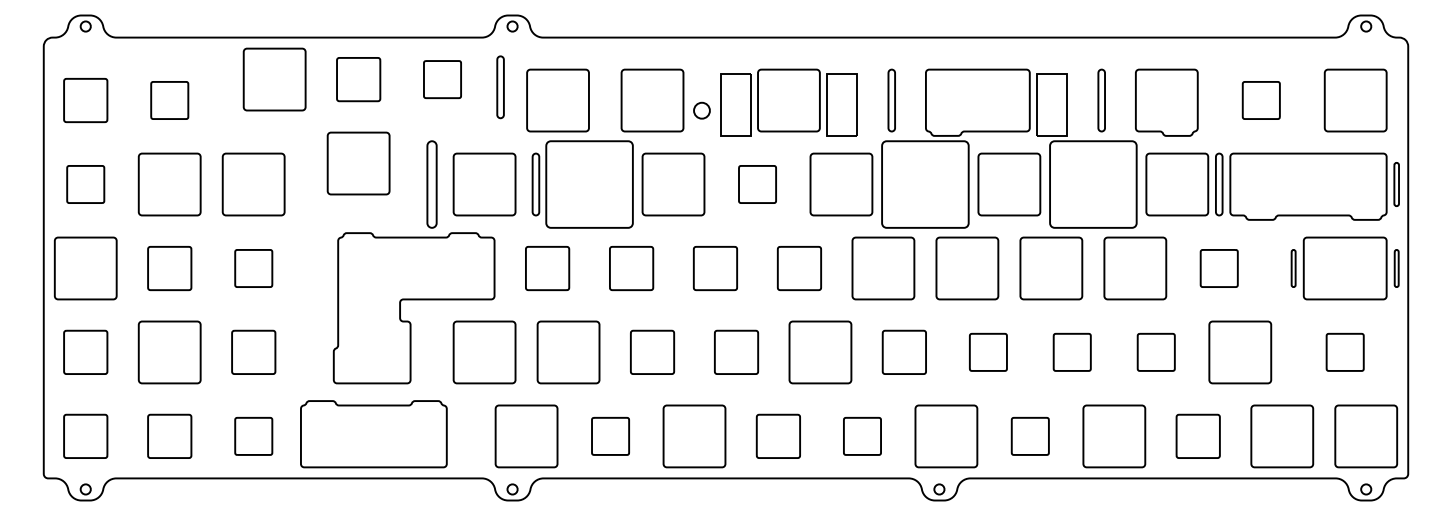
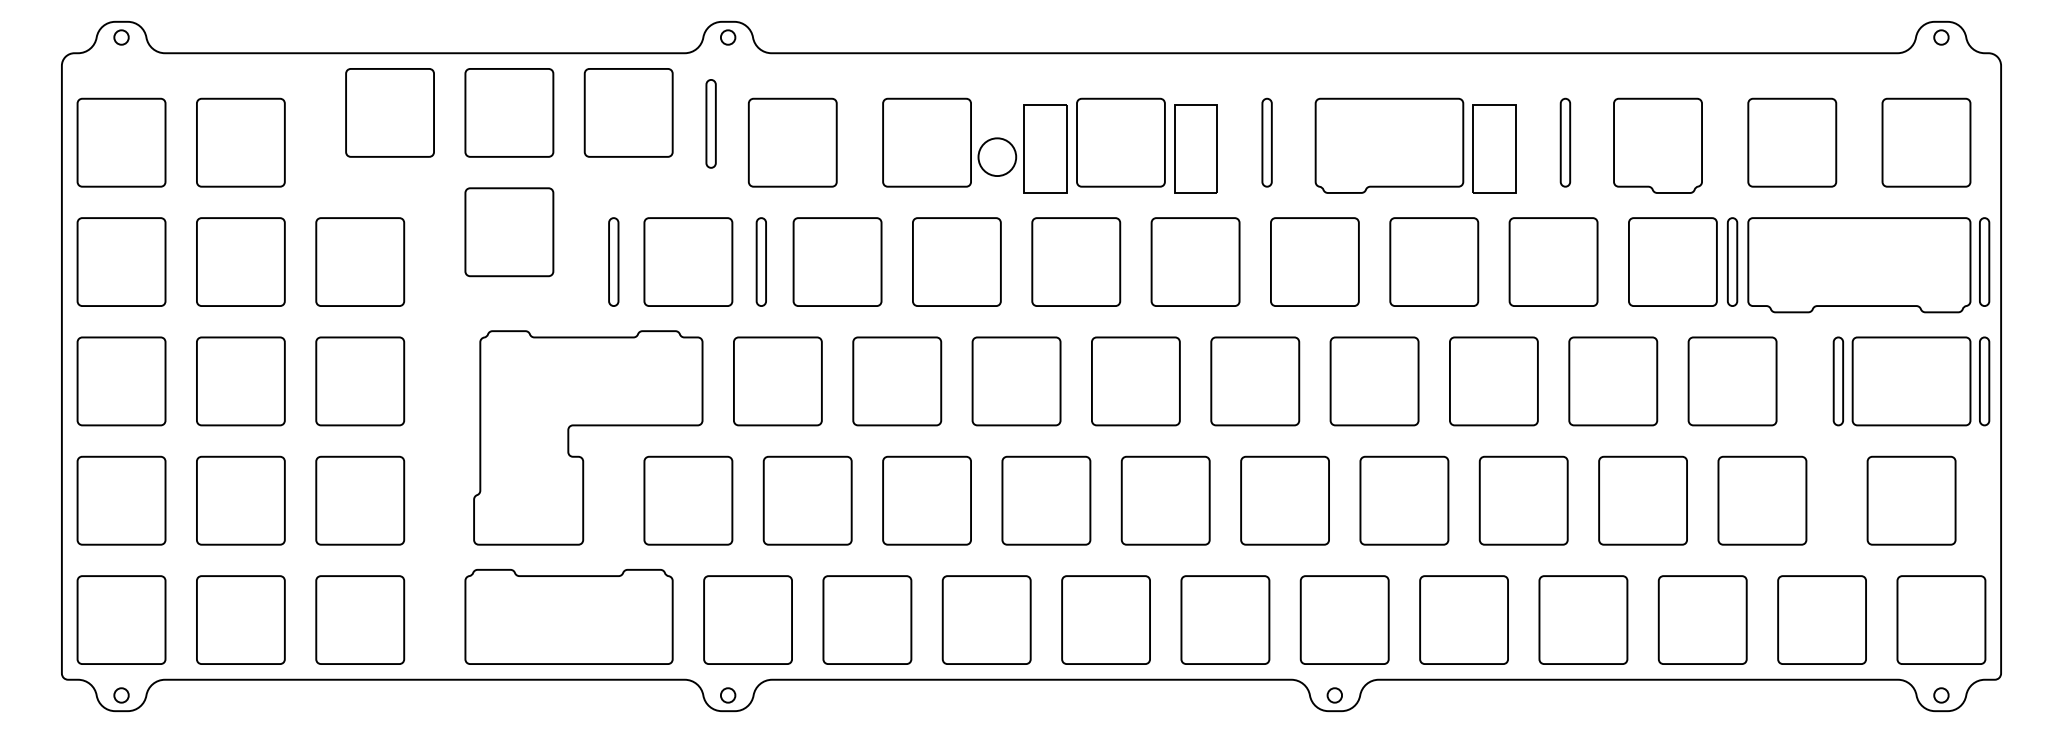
part: (358, 79) -> (509, 112), size x1.43
part: (442, 79) -> (628, 112), size x1.67
part: (85, 100) -> (121, 142), size x1.43
part: (169, 100) -> (240, 142), size x1.67
part: (1261, 100) -> (1792, 142), size x1.67
circle: (702, 110) -> (997, 157), size x1.67
part: (85, 184) -> (121, 261), size x1.67
part: (431, 184) -> (613, 261), size x0.71
part: (589, 184) -> (837, 261), size x0.71
part: (757, 184) -> (1076, 261), size x1.67
part: (925, 184) -> (1314, 261), size x0.71
part: (1093, 184) -> (1553, 261), size x0.71
part: (1396, 184) -> (1984, 261), size x1.43
part: (169, 268) -> (240, 381), size x1.43
part: (253, 268) -> (360, 381), size x1.67
part: (547, 268) -> (777, 381), size x1.43
part: (631, 268) -> (897, 381), size x1.43
part: (715, 268) -> (1016, 381), size x1.43
part: (799, 268) -> (1135, 381), size x1.43
part: (1219, 268) -> (1732, 381), size x1.67
part: (1293, 268) -> (1837, 381), size x1.67
part: (1396, 268) -> (1984, 381), size x1.67
part: (85, 352) -> (121, 500), size x1.43
part: (253, 352) -> (360, 500), size x1.43
part: (652, 352) -> (926, 500), size x1.43
part: (736, 352) -> (1046, 500), size x1.43
part: (904, 352) -> (1284, 500), size x1.43
part: (988, 352) -> (1404, 500), size x1.67
part: (1072, 352) -> (1523, 500), size x1.67
part: (1155, 352) -> (1642, 500), size x1.67
part: (1345, 352) -> (1911, 500), size x1.67
part: (373, 433) -> (568, 616), moved
part: (85, 436) -> (121, 619), size x1.43
part: (169, 436) -> (240, 619), size x1.43
part: (253, 436) -> (360, 619), size x1.67
part: (610, 436) -> (867, 619), size x1.67
part: (778, 436) -> (1105, 619), size x1.43
part: (862, 436) -> (1225, 619), size x1.67
part: (1029, 436) -> (1463, 619), size x1.67
part: (1198, 436) -> (1702, 619), size x1.43

